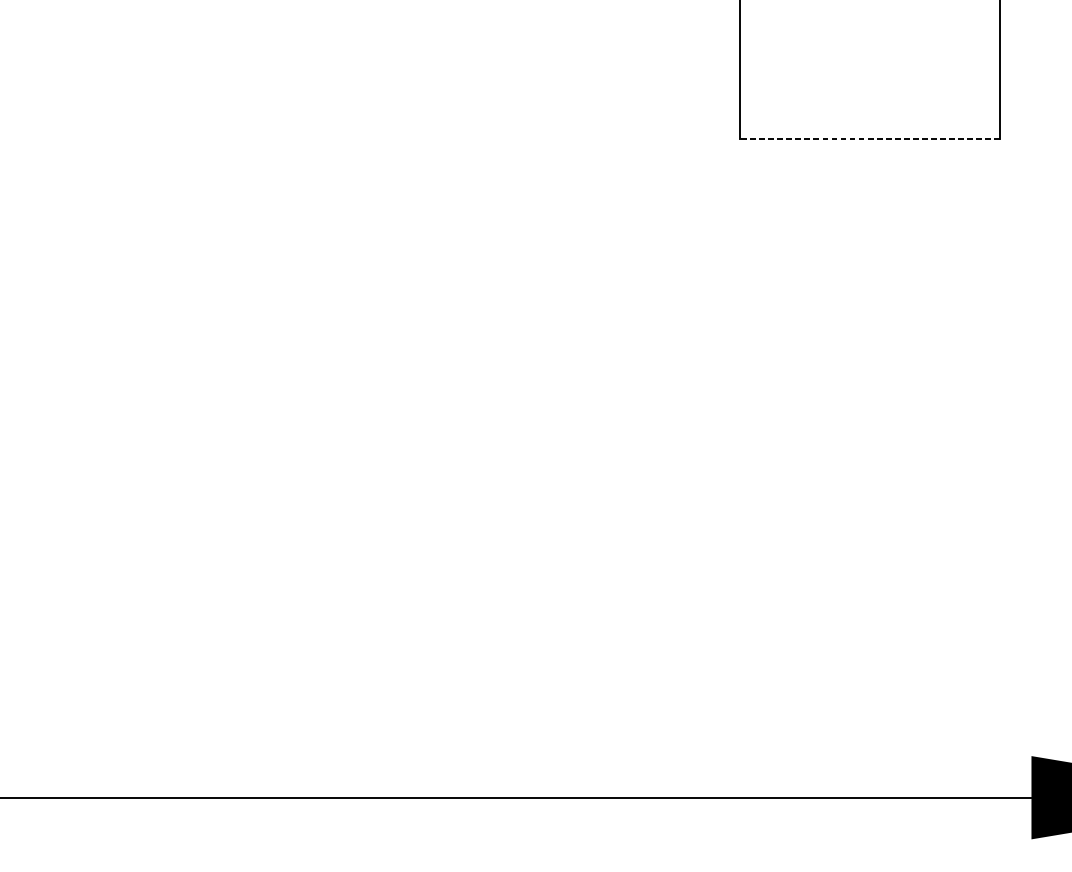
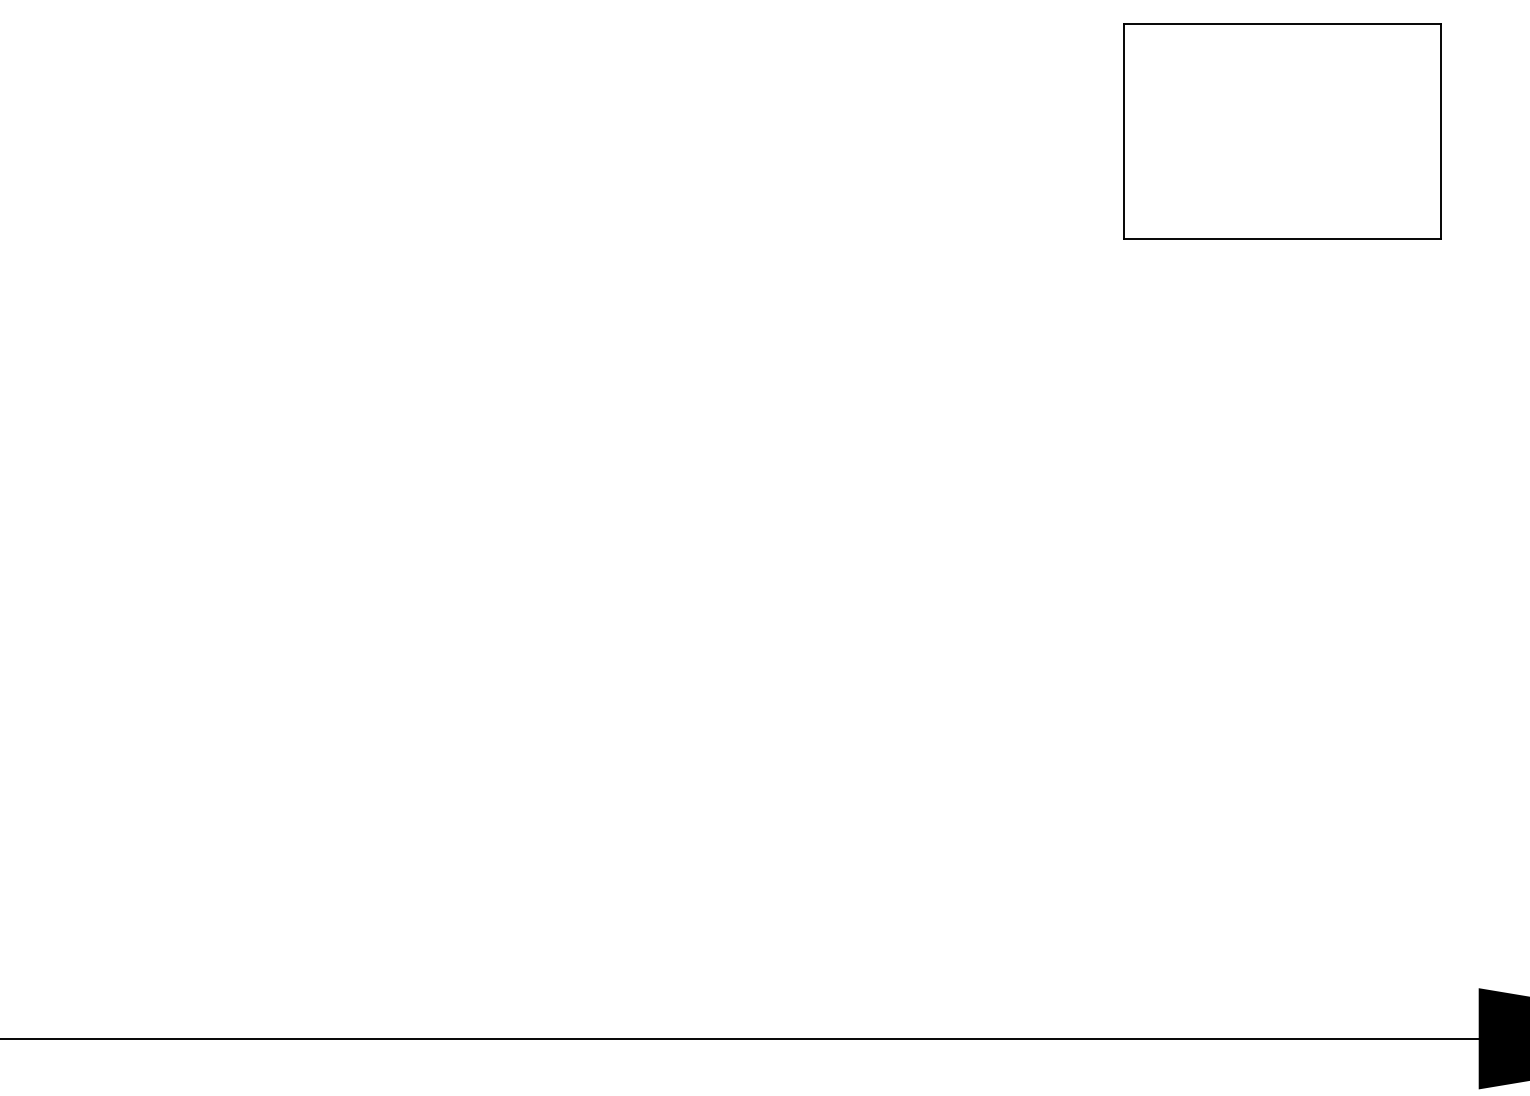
line: (870, 139) -> (1282, 238), dashed -> solid

